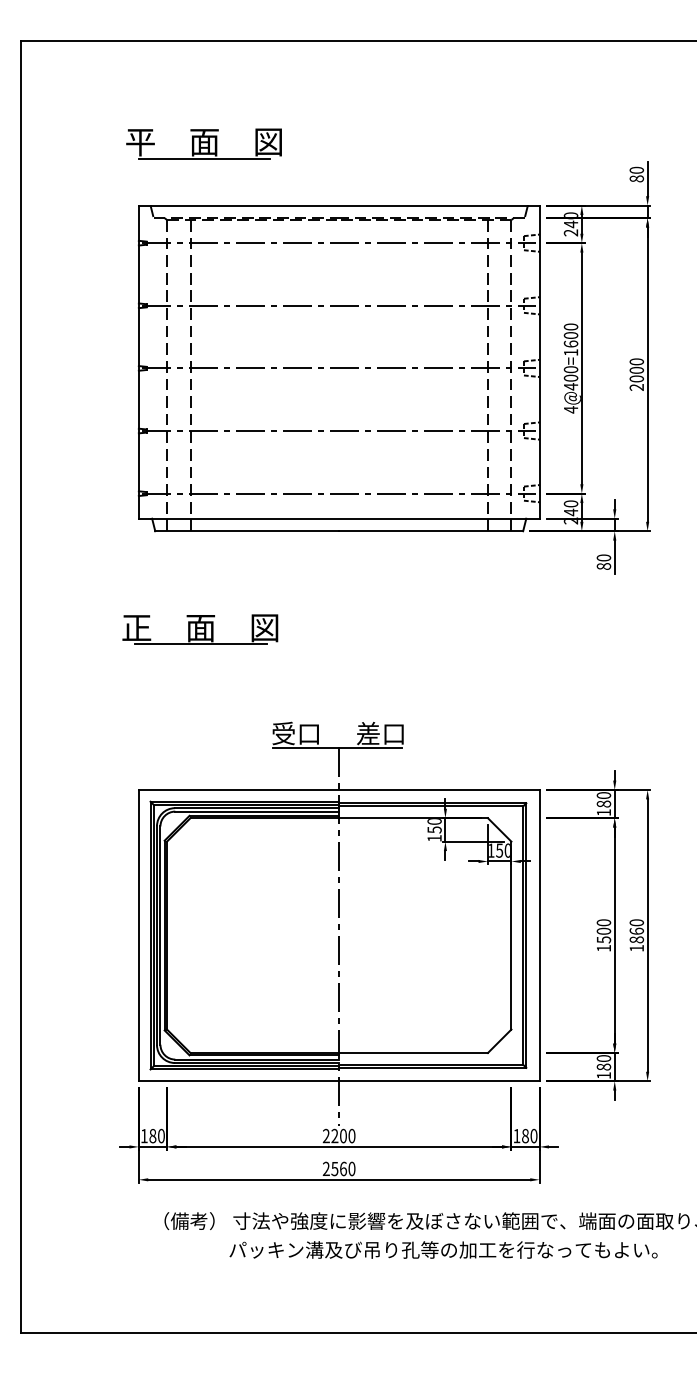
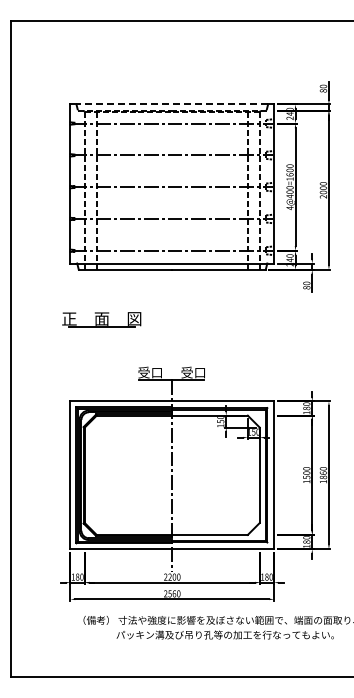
part: (203, 144) -> (103, 73), removed
line: (339, 205) -> (172, 104), solid -> dashed
text: (367, 733) -> (186, 372), 差口 -> 受口

